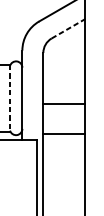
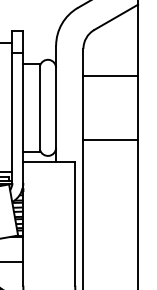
line: (68, 28) -> (116, 17), dashed -> solid
line: (9, 97) -> (39, 107), dashed -> solid
line: (64, 104) -> (110, 76), moved
line: (64, 134) -> (110, 139), moved

